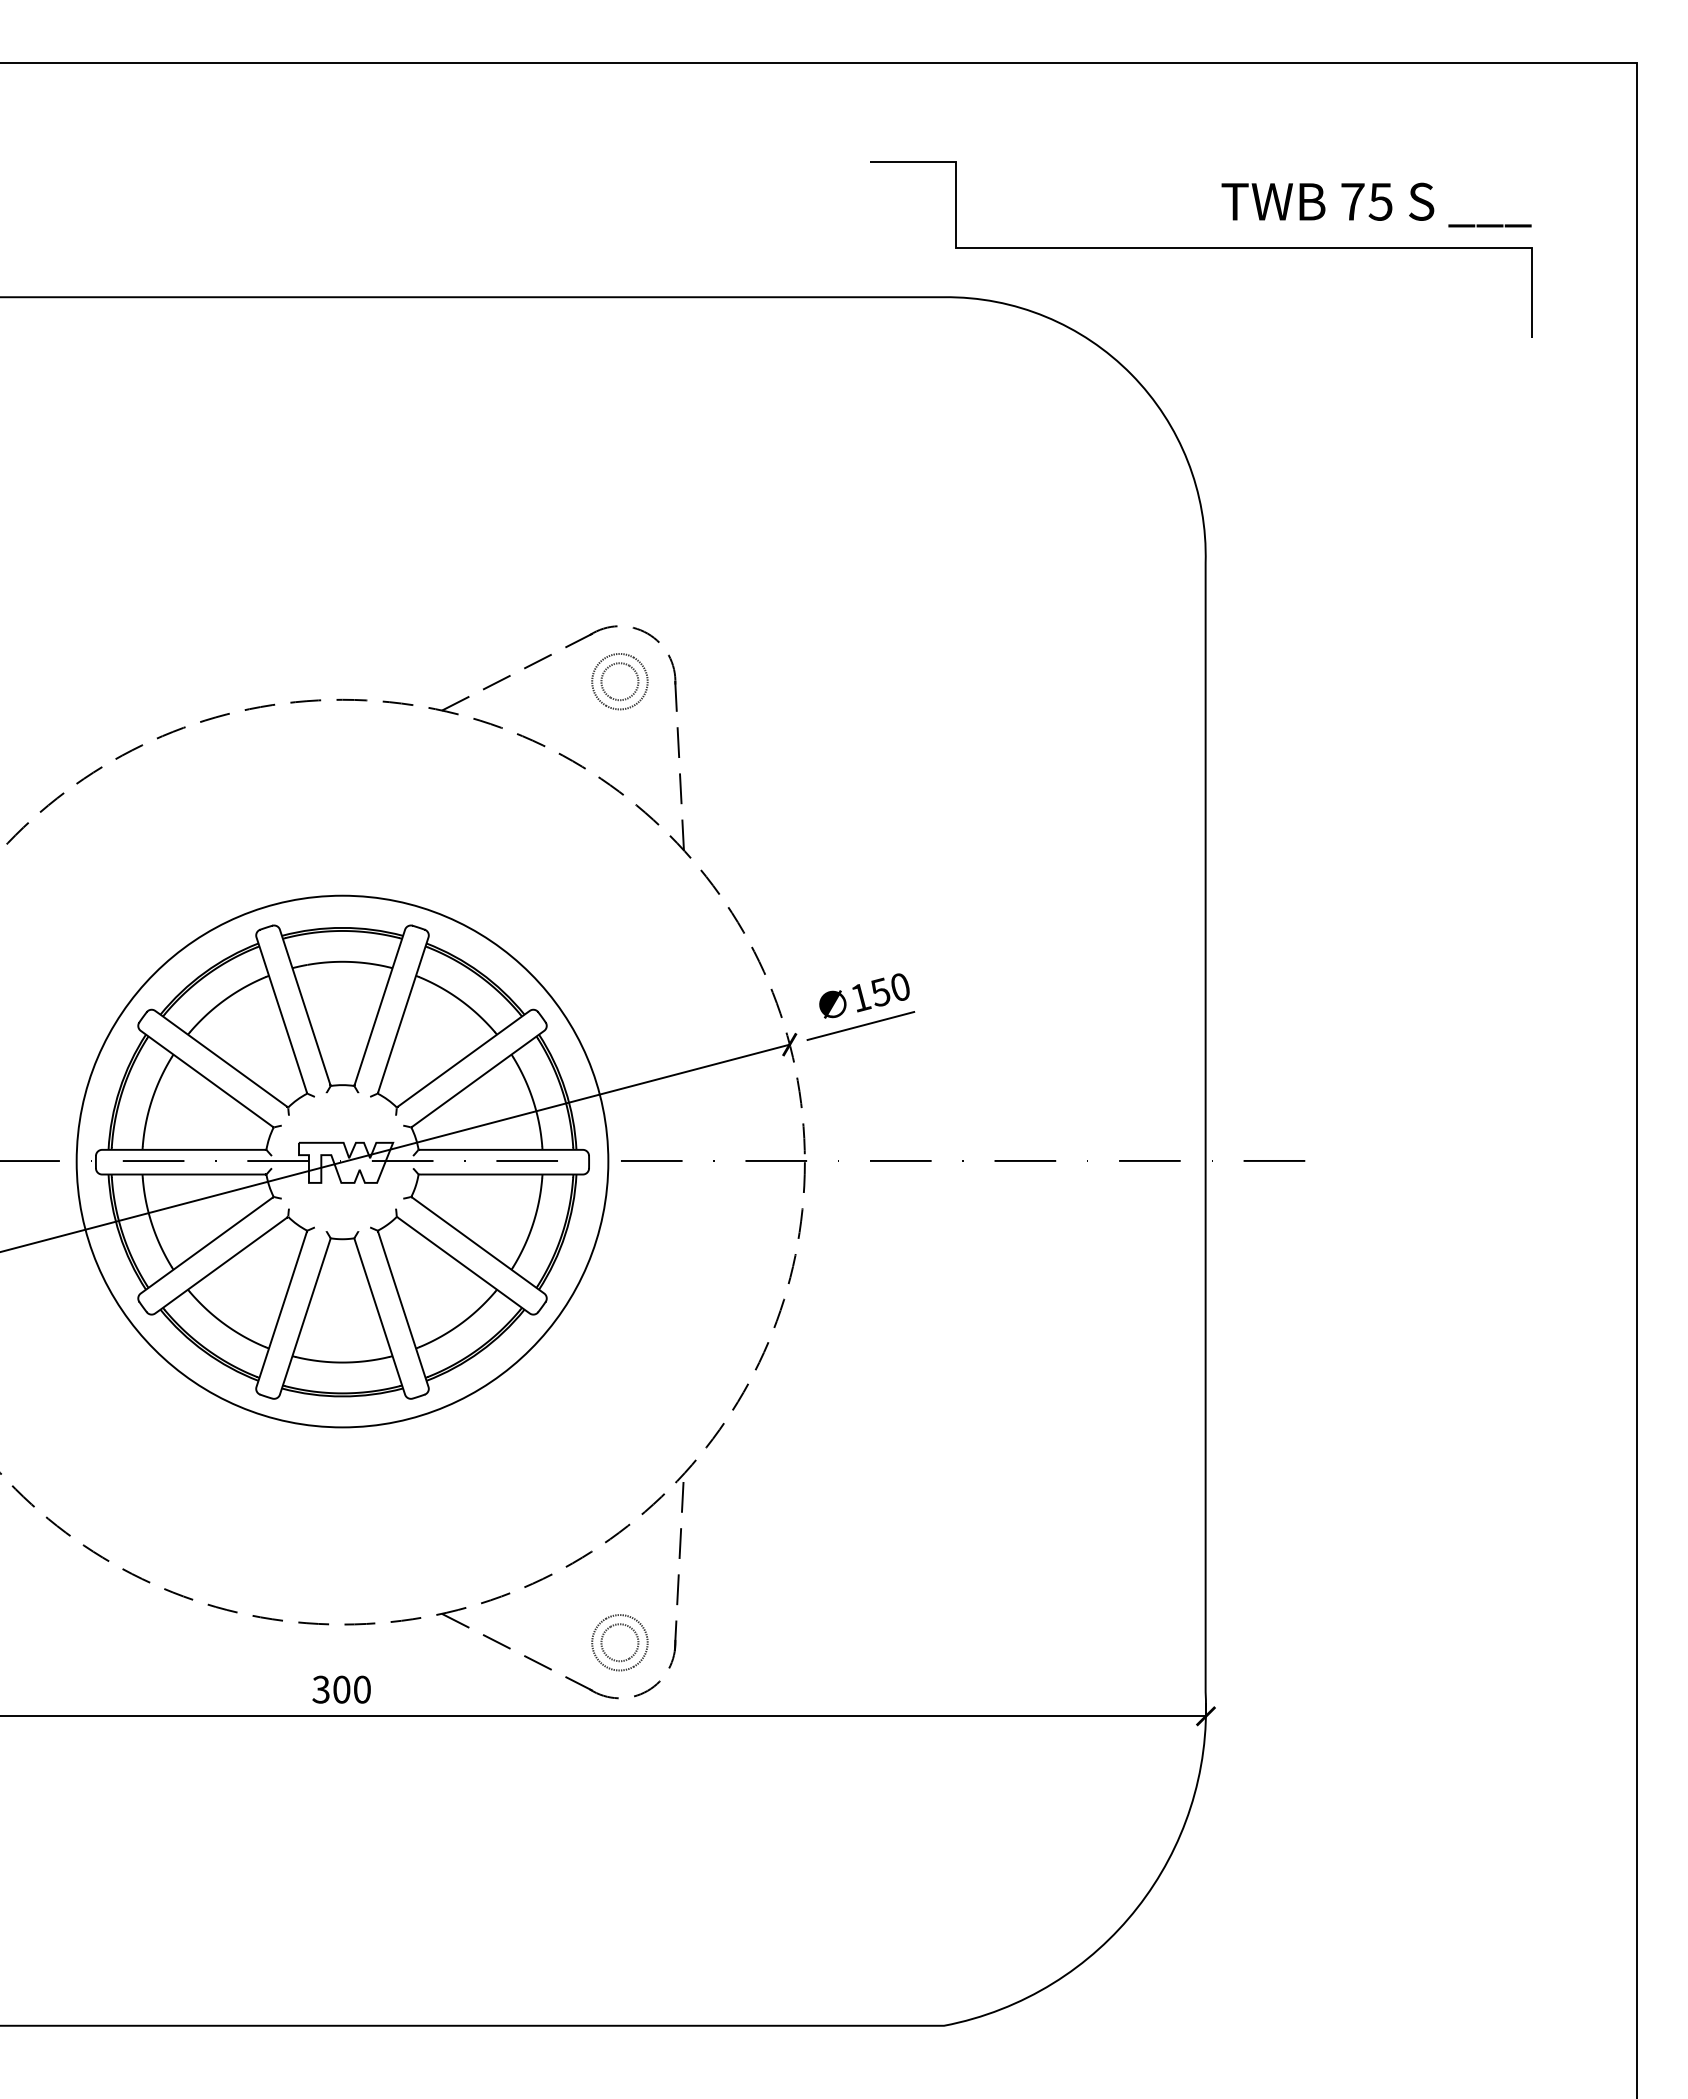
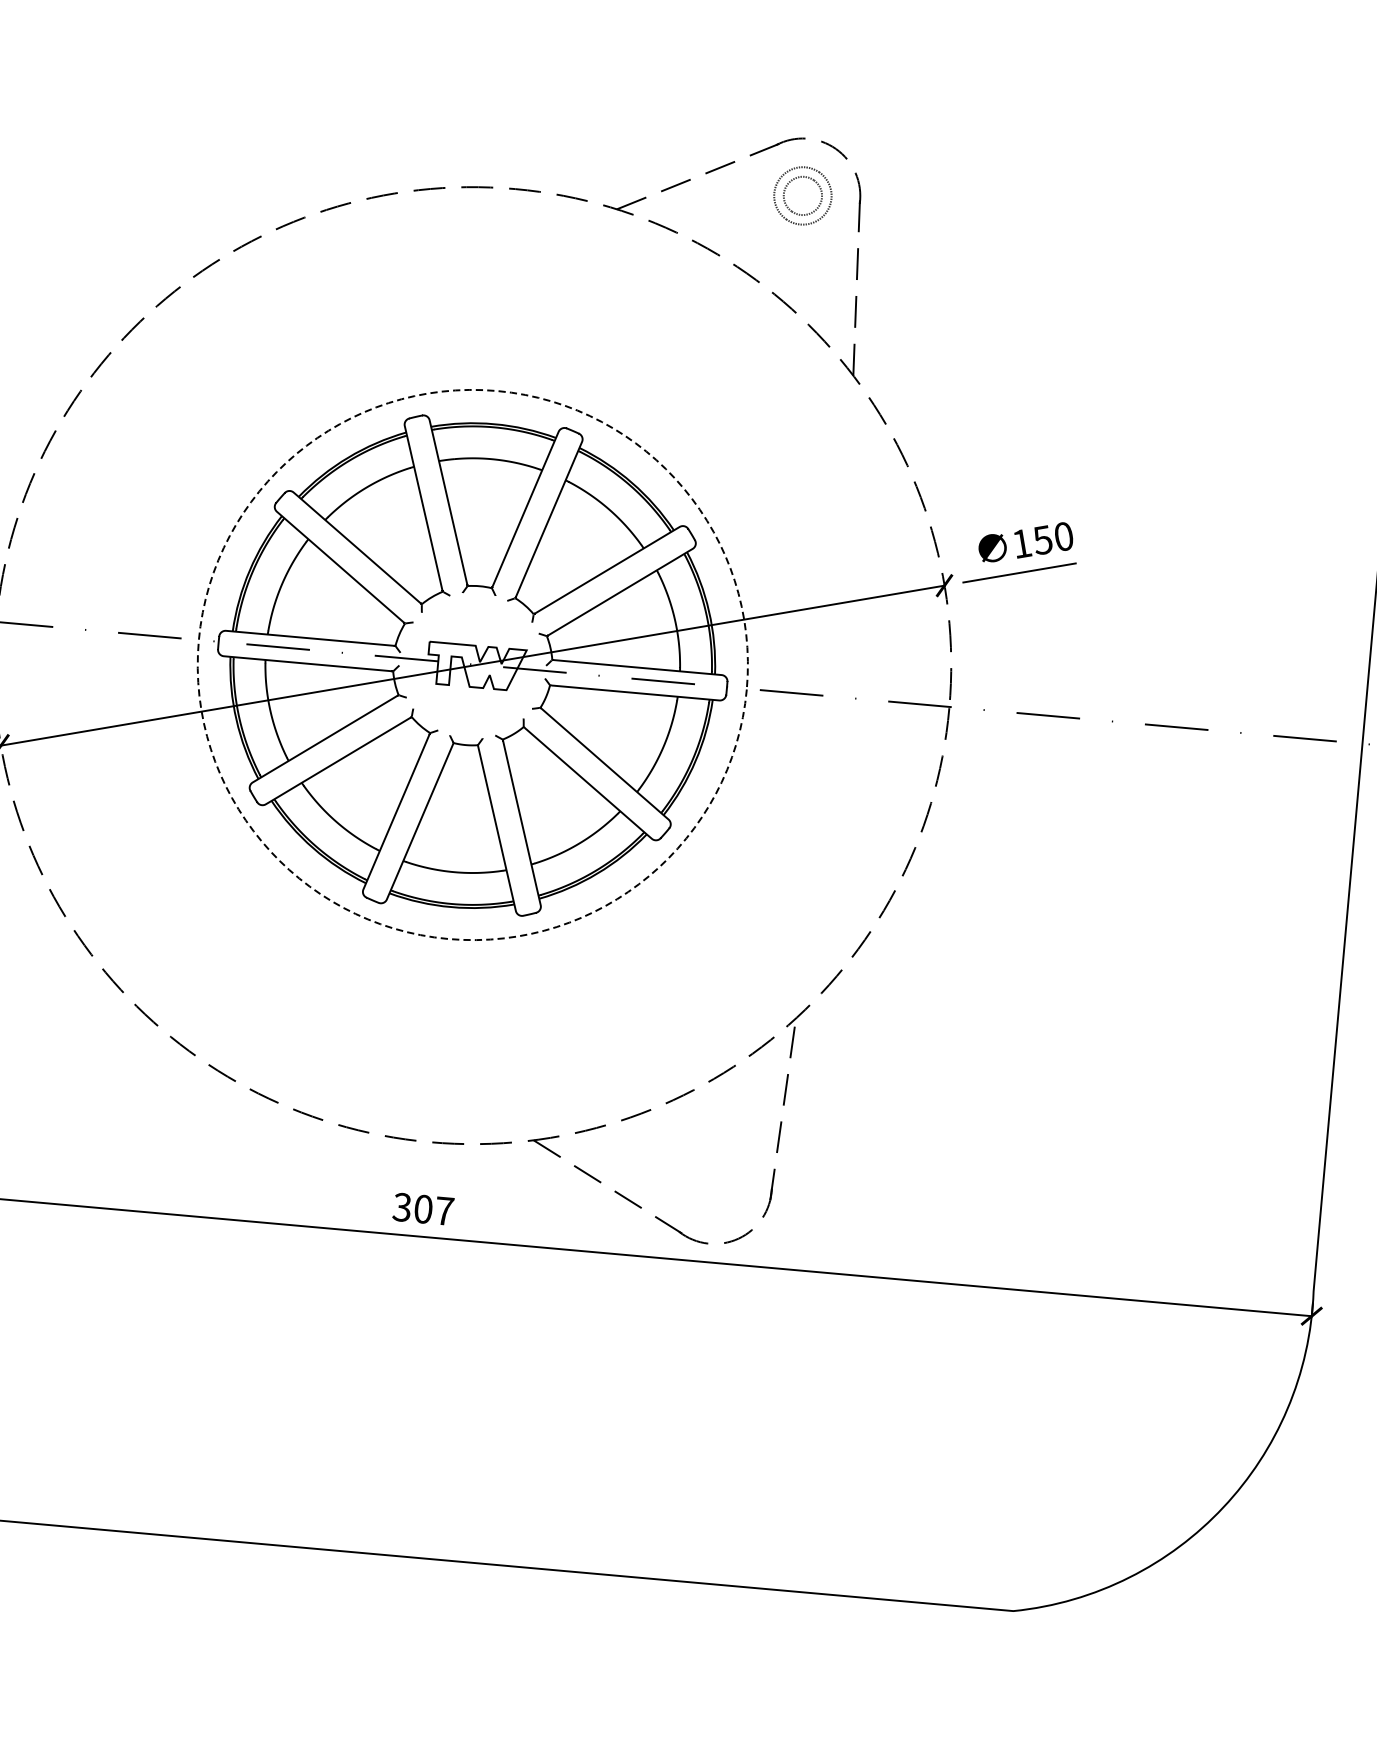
circle: (342, 1161) -> (472, 664), solid -> dashed
part: (603, 1637) -> (698, 1179), removed
text: (362, 1689) -> (444, 1211), 300 -> 307

